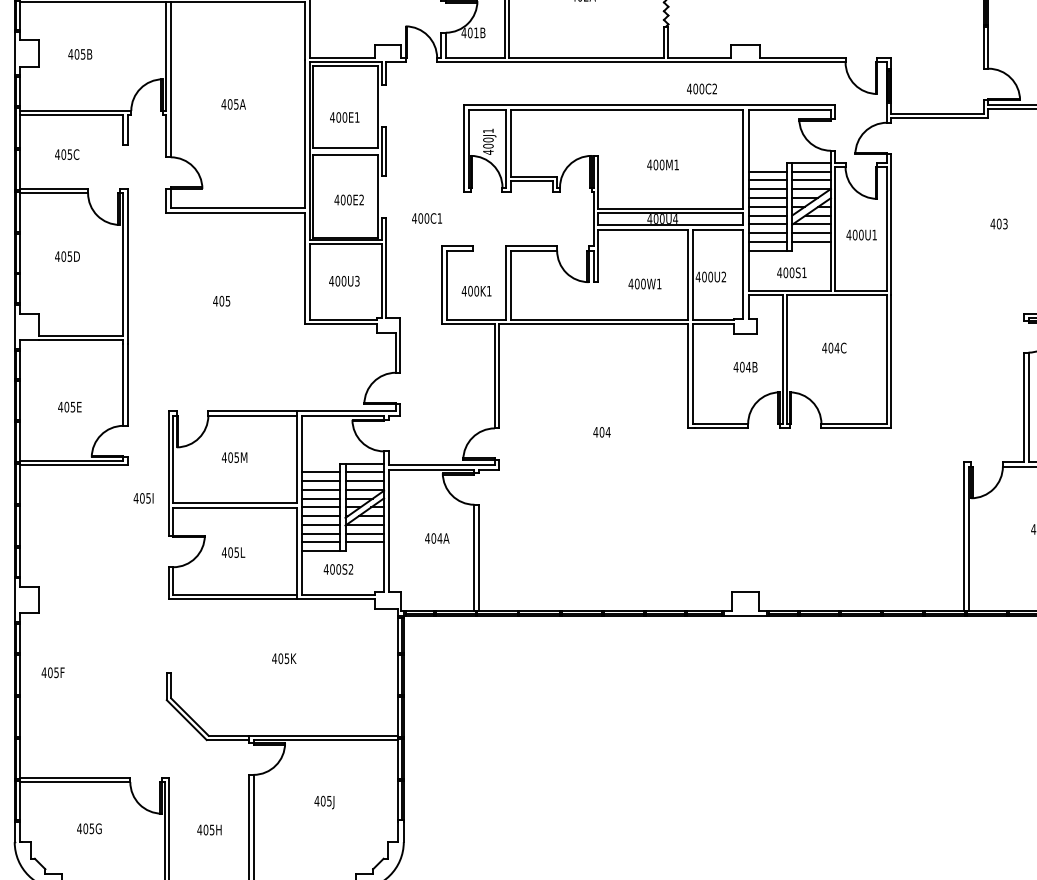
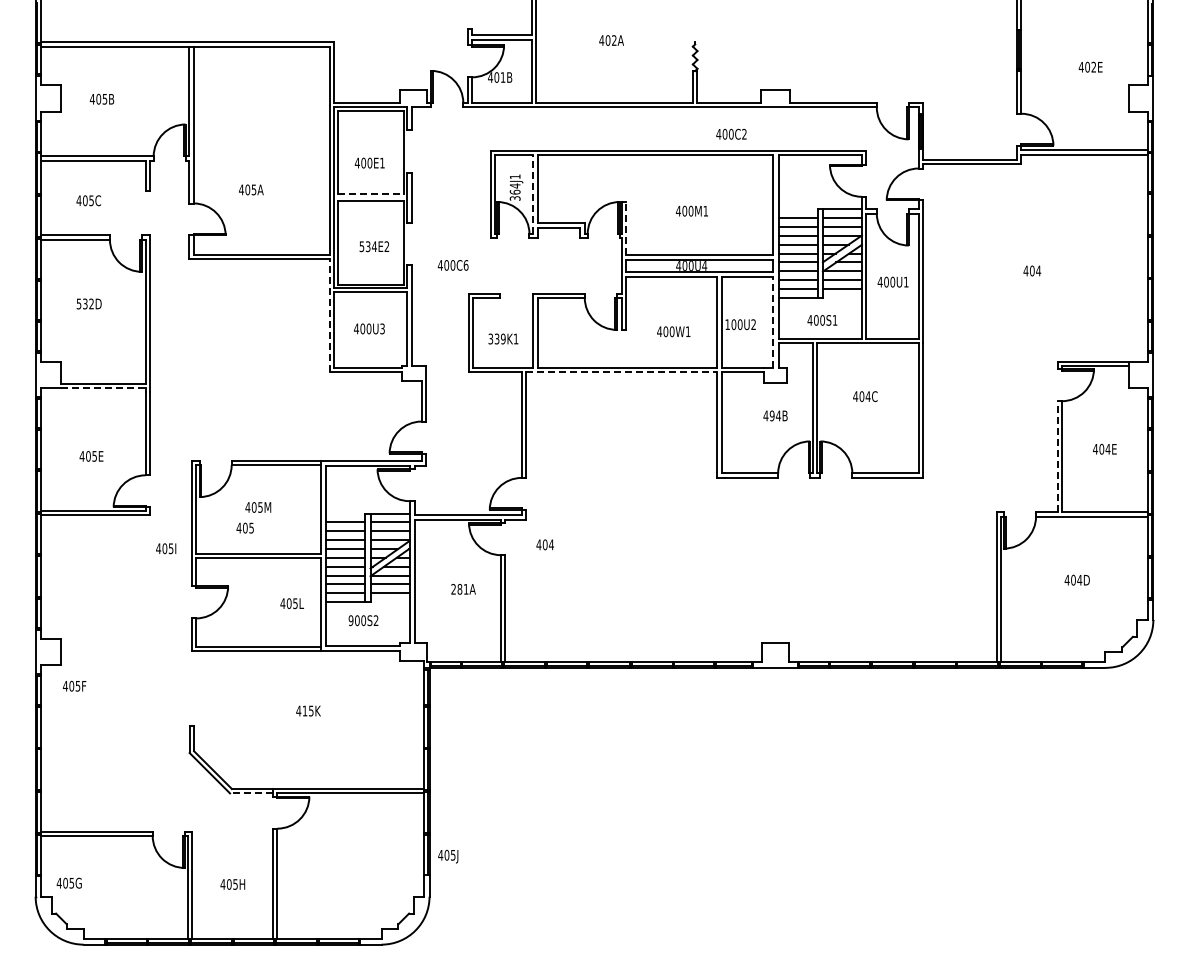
text: (233, 104) -> (251, 189), moved
text: (487, 146) -> (514, 192), 400J1 -> 364J1
line: (346, 148) -> (371, 194), solid -> dashed
line: (506, 148) -> (533, 194), solid -> dashed
line: (598, 182) -> (626, 228), solid -> dashed
text: (342, 199) -> (367, 246), 400E2 -> 534E2
text: (439, 218) -> (465, 265), 400C1 -> 400C6
text: (1005, 223) -> (1038, 270), 403 -> 404
text: (62, 256) -> (84, 303), 405D -> 532D
line: (304, 267) -> (329, 315), solid -> dashed
line: (743, 274) -> (773, 322), solid -> dashed
text: (698, 276) -> (727, 324), 400U2 -> 100U2
text: (469, 290) -> (496, 338), 400K1 -> 339K1
text: (221, 300) -> (244, 527), moved
line: (593, 324) -> (621, 372), solid -> dashed
line: (81, 340) -> (103, 388), solid -> dashed
text: (741, 366) -> (771, 415), 404B -> 494B
line: (1024, 407) -> (1057, 456), solid -> dashed
text: (601, 431) -> (544, 544), moved
text: (433, 538) -> (459, 589), 404A -> 281A
text: (232, 552) -> (291, 603), moved
text: (325, 569) -> (350, 620), 400S2 -> 900S2
text: (280, 658) -> (304, 710), 405K -> 415K
text: (53, 671) -> (74, 685), moved
line: (227, 740) -> (251, 793), solid -> dashed
text: (324, 802) -> (448, 856), moved
text: (88, 828) -> (68, 882), moved

